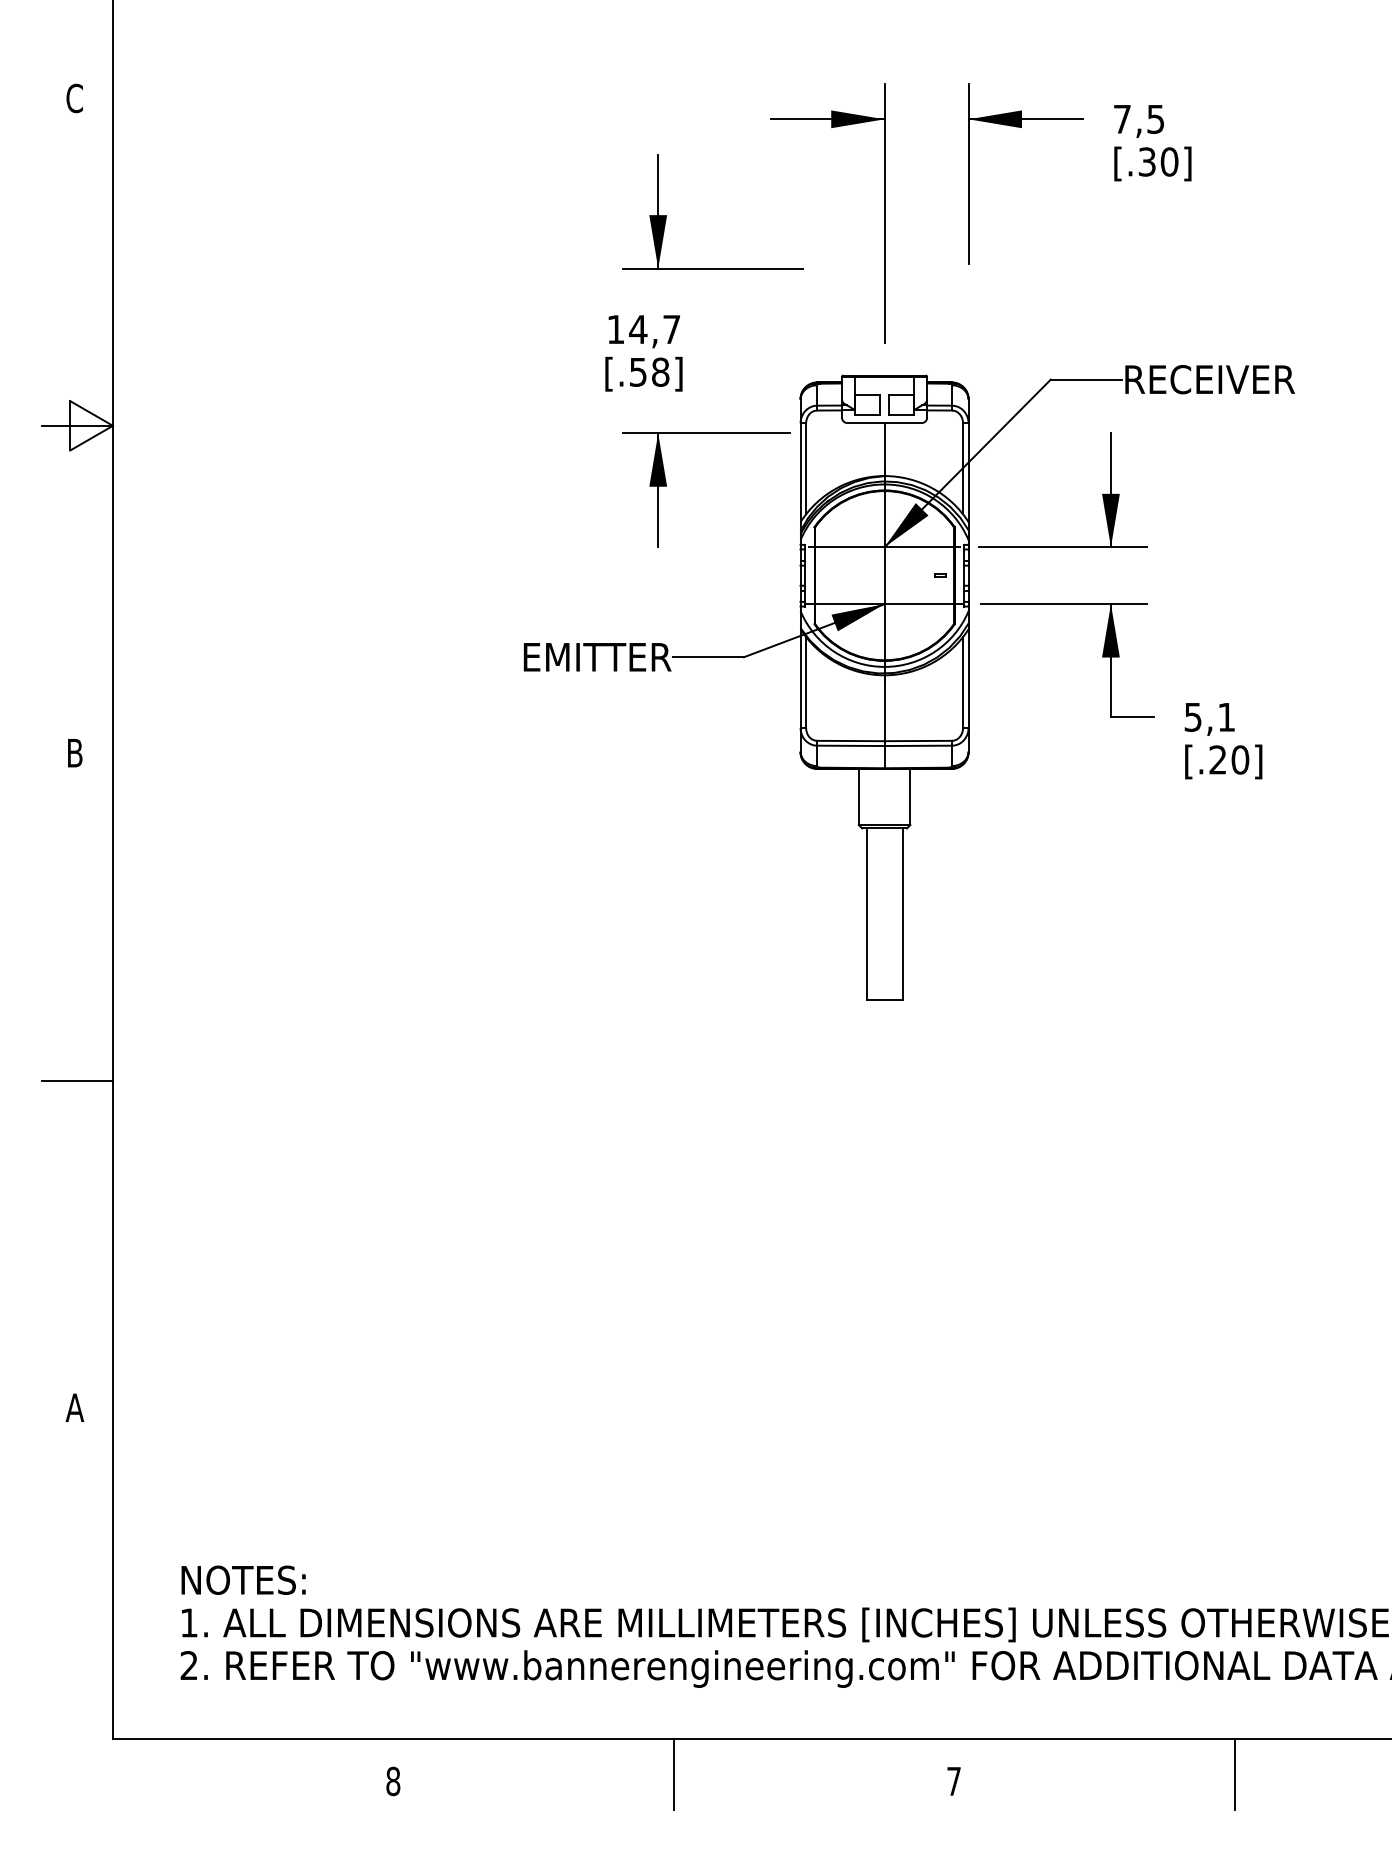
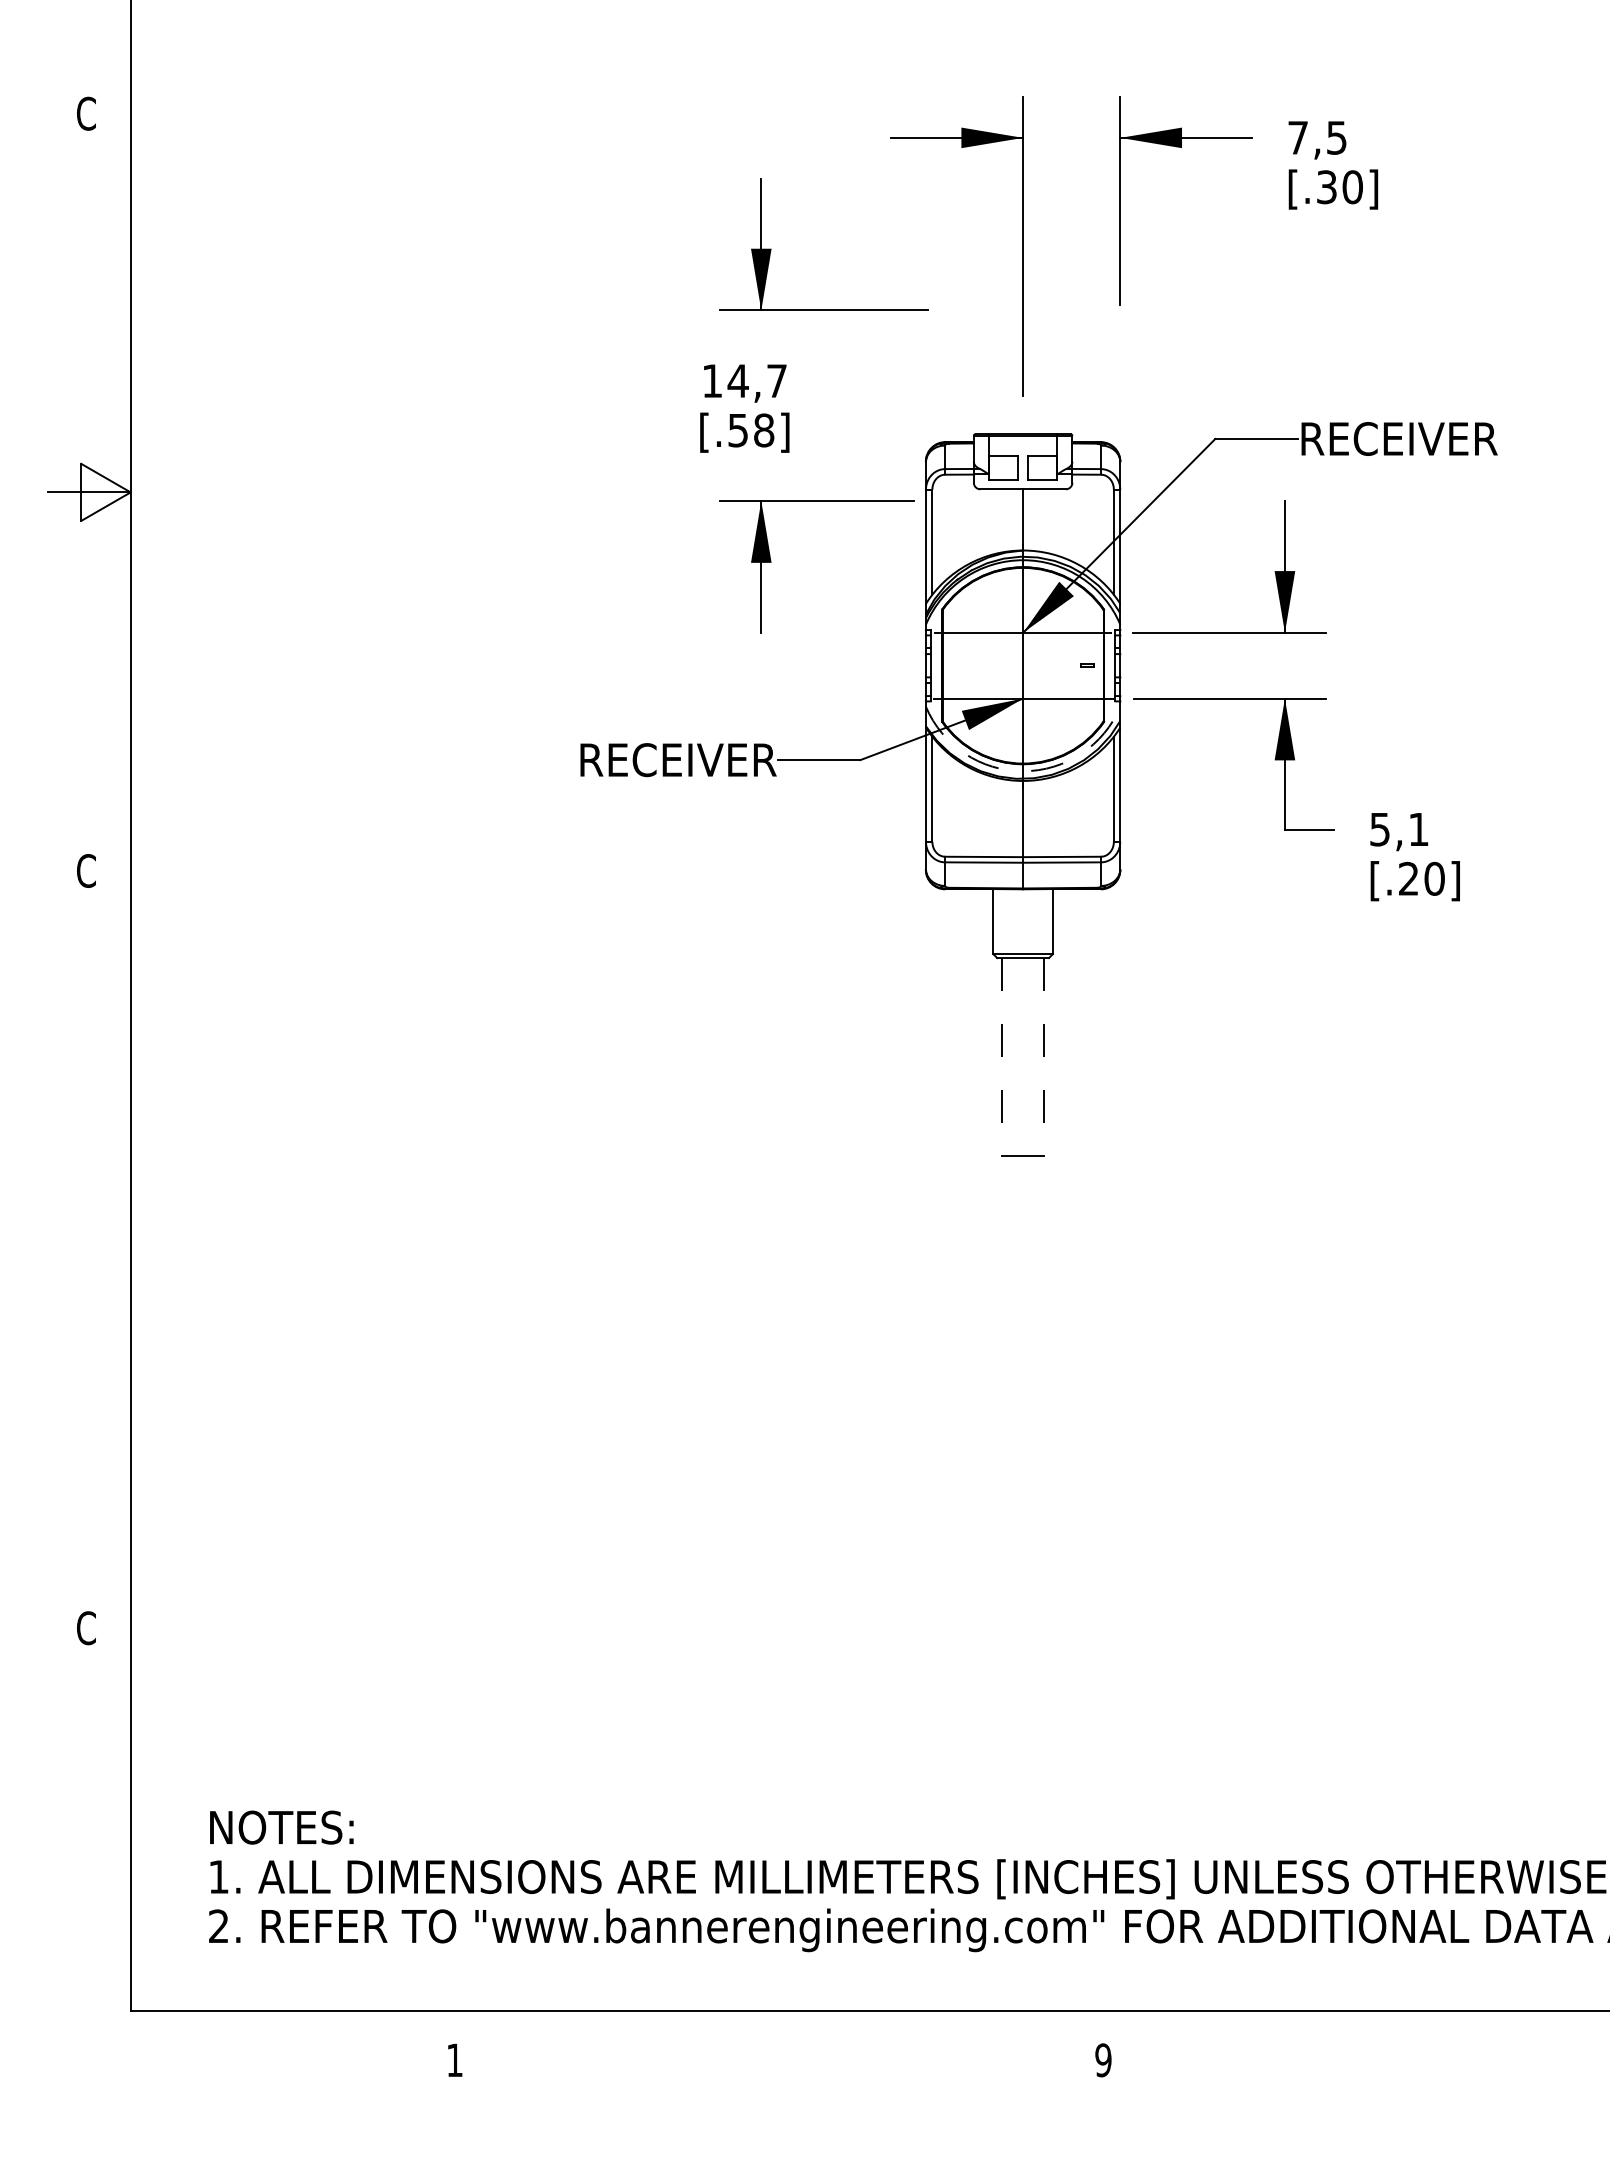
text: (564, 657) -> (652, 760), EMITTER -> RECEIVER
arc: (884, 667) -> (1023, 771), solid -> dashed
text: (74, 752) -> (86, 870), B -> C
line: (866, 914) -> (1002, 1057), solid -> dashed
line: (902, 914) -> (1043, 1057), solid -> dashed
line: (77, 1080) -> (89, 1249), removed
text: (74, 1408) -> (86, 1628), A -> C
line: (673, 1773) -> (779, 2051), removed
line: (1234, 1773) -> (1427, 2051), removed
text: (392, 1781) -> (454, 2060), 8 -> 1
text: (954, 1781) -> (1103, 2060), 7 -> 9

